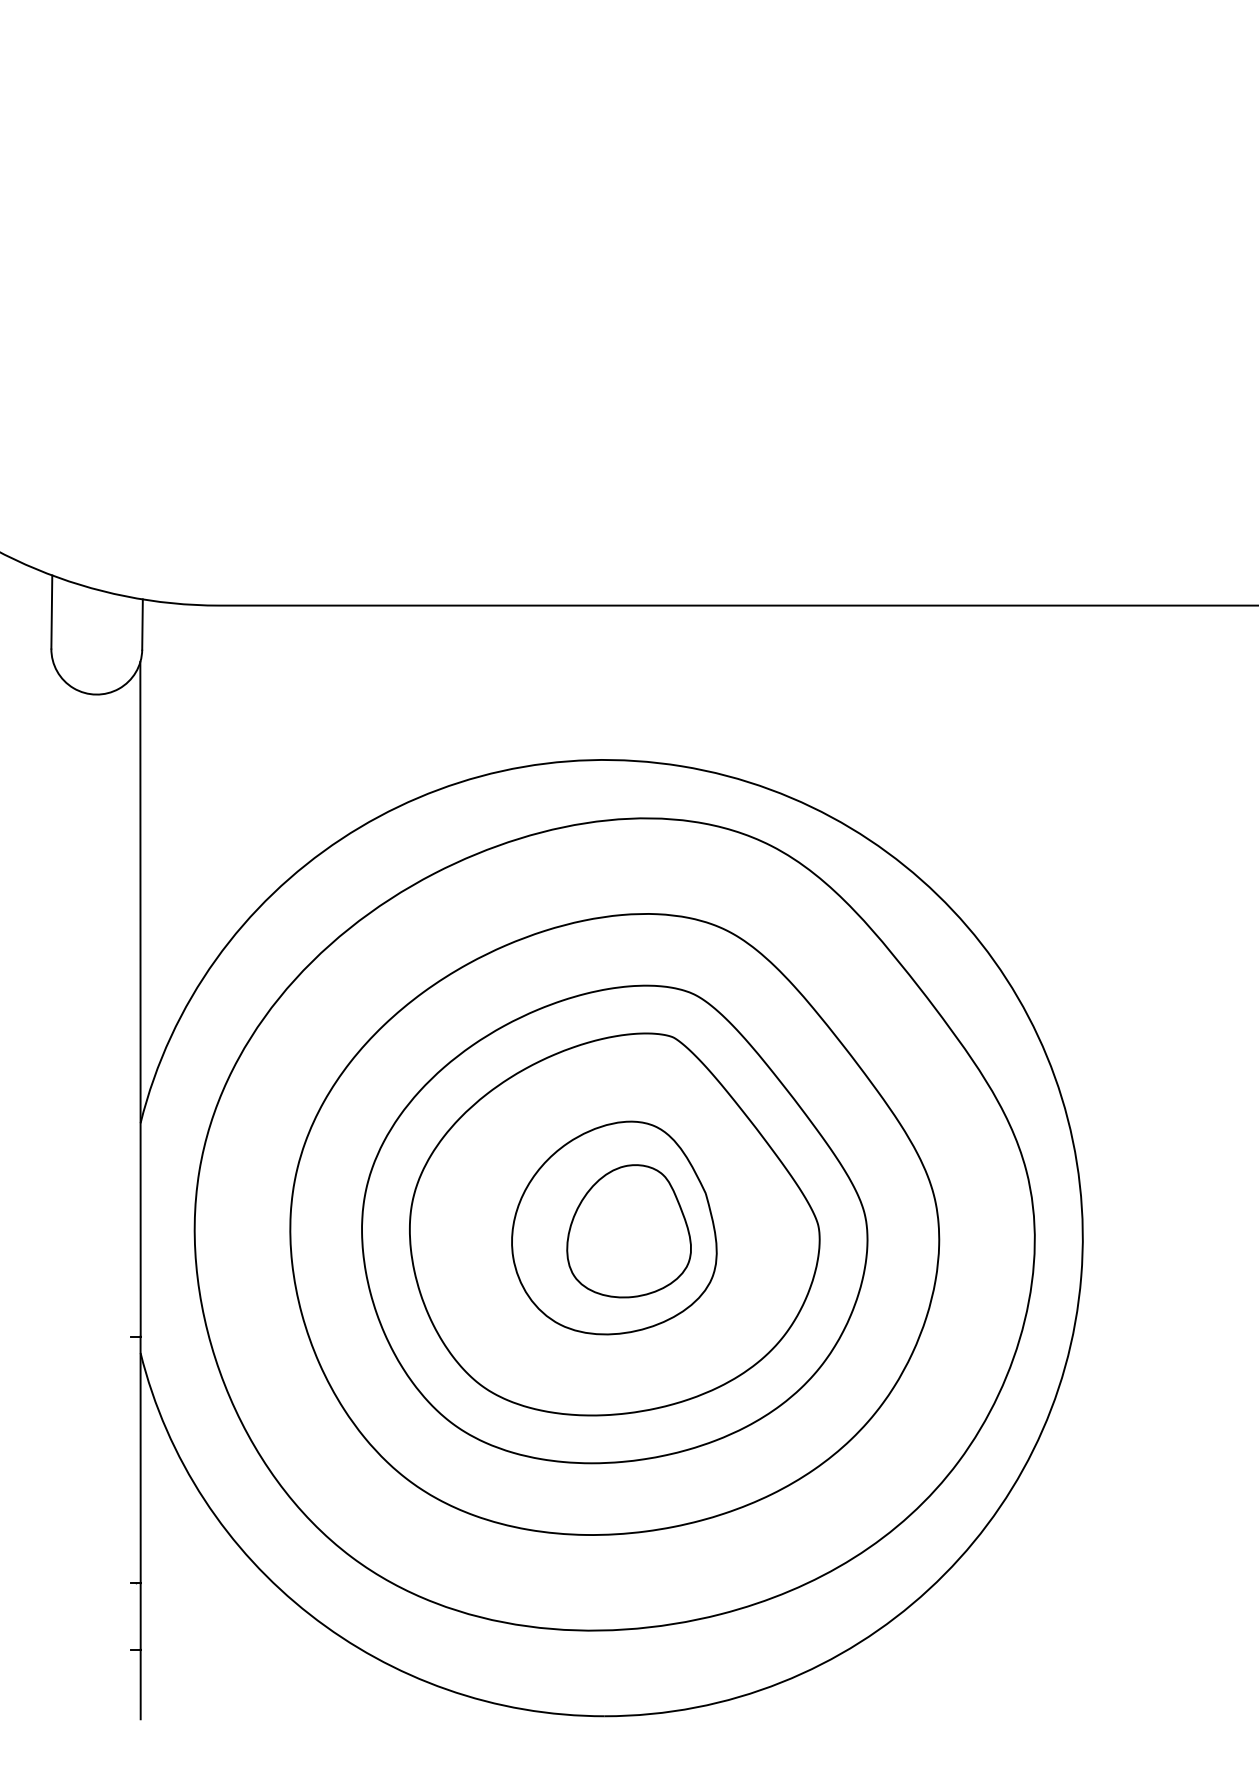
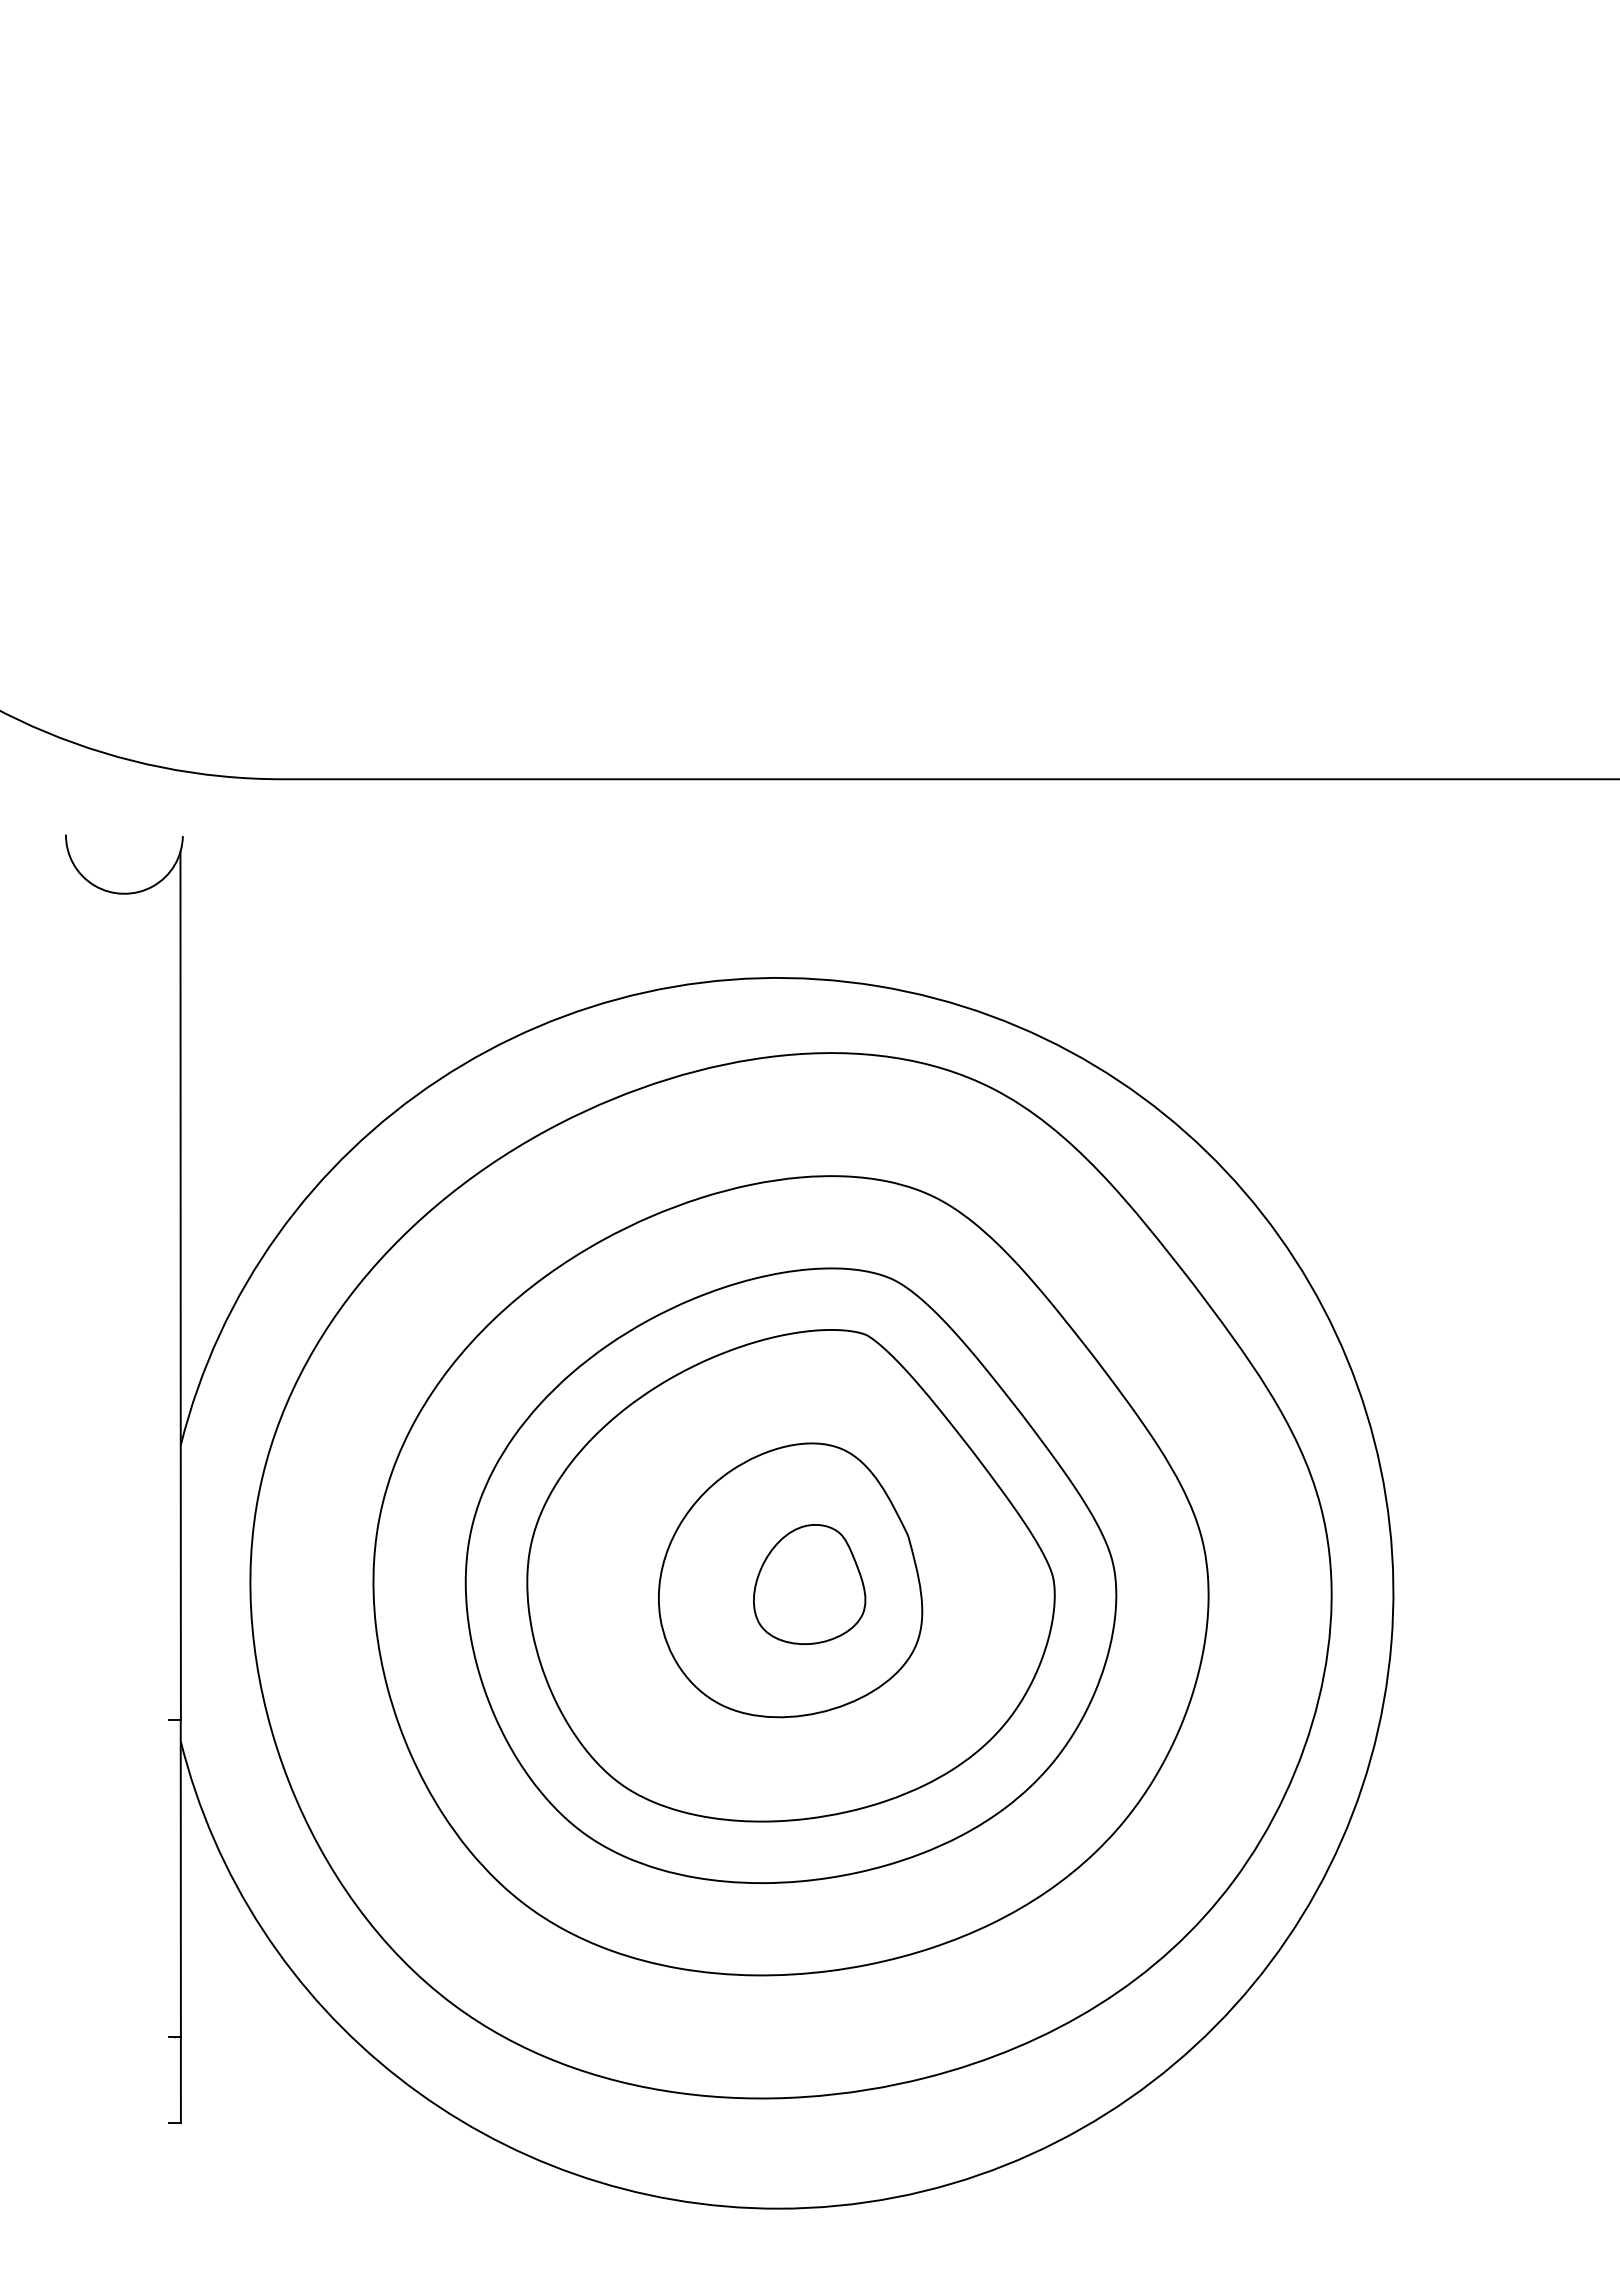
line: (51, 611) -> (66, 787), removed
line: (141, 624) -> (182, 803), removed
part: (629, 1231) -> (809, 1584), size x0.7
line: (140, 1684) -> (180, 2167), removed

